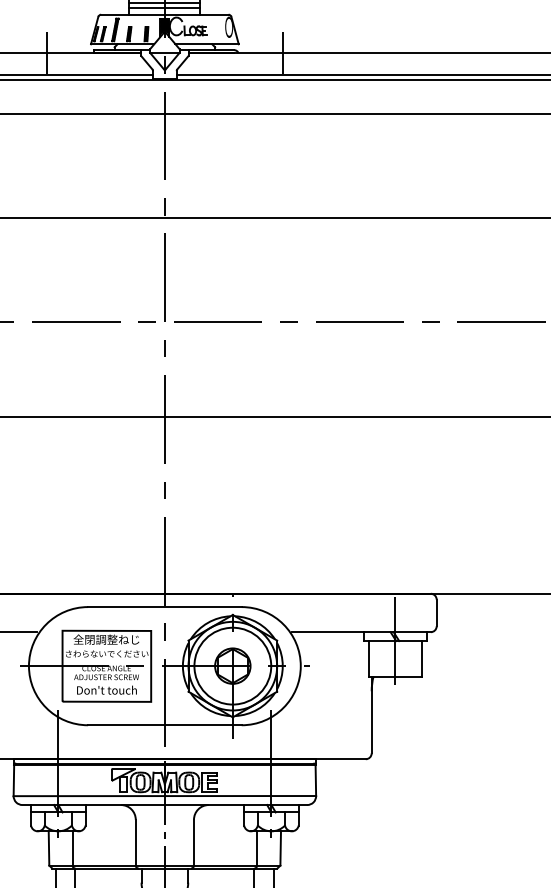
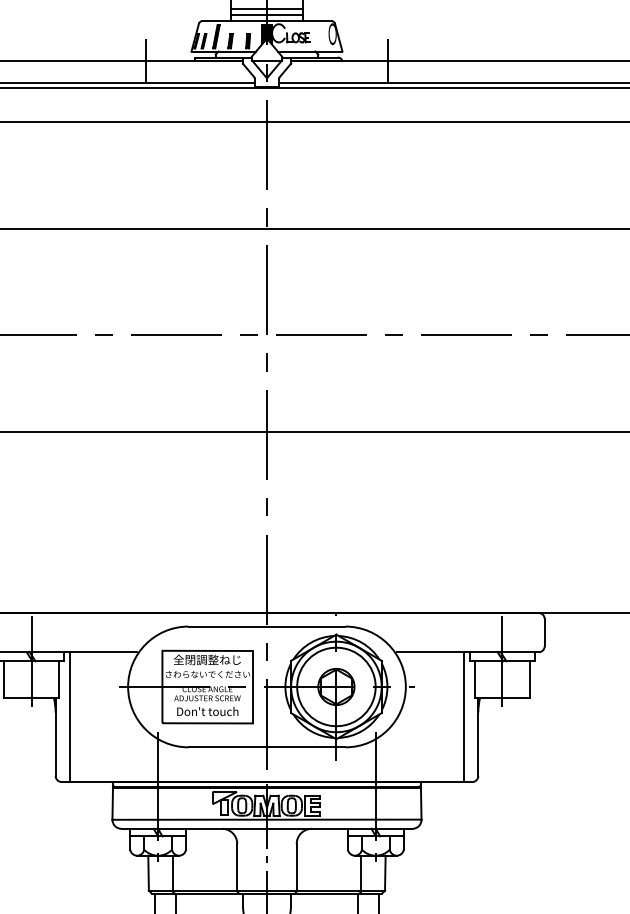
line: (357, 696) -> (463, 717), added

